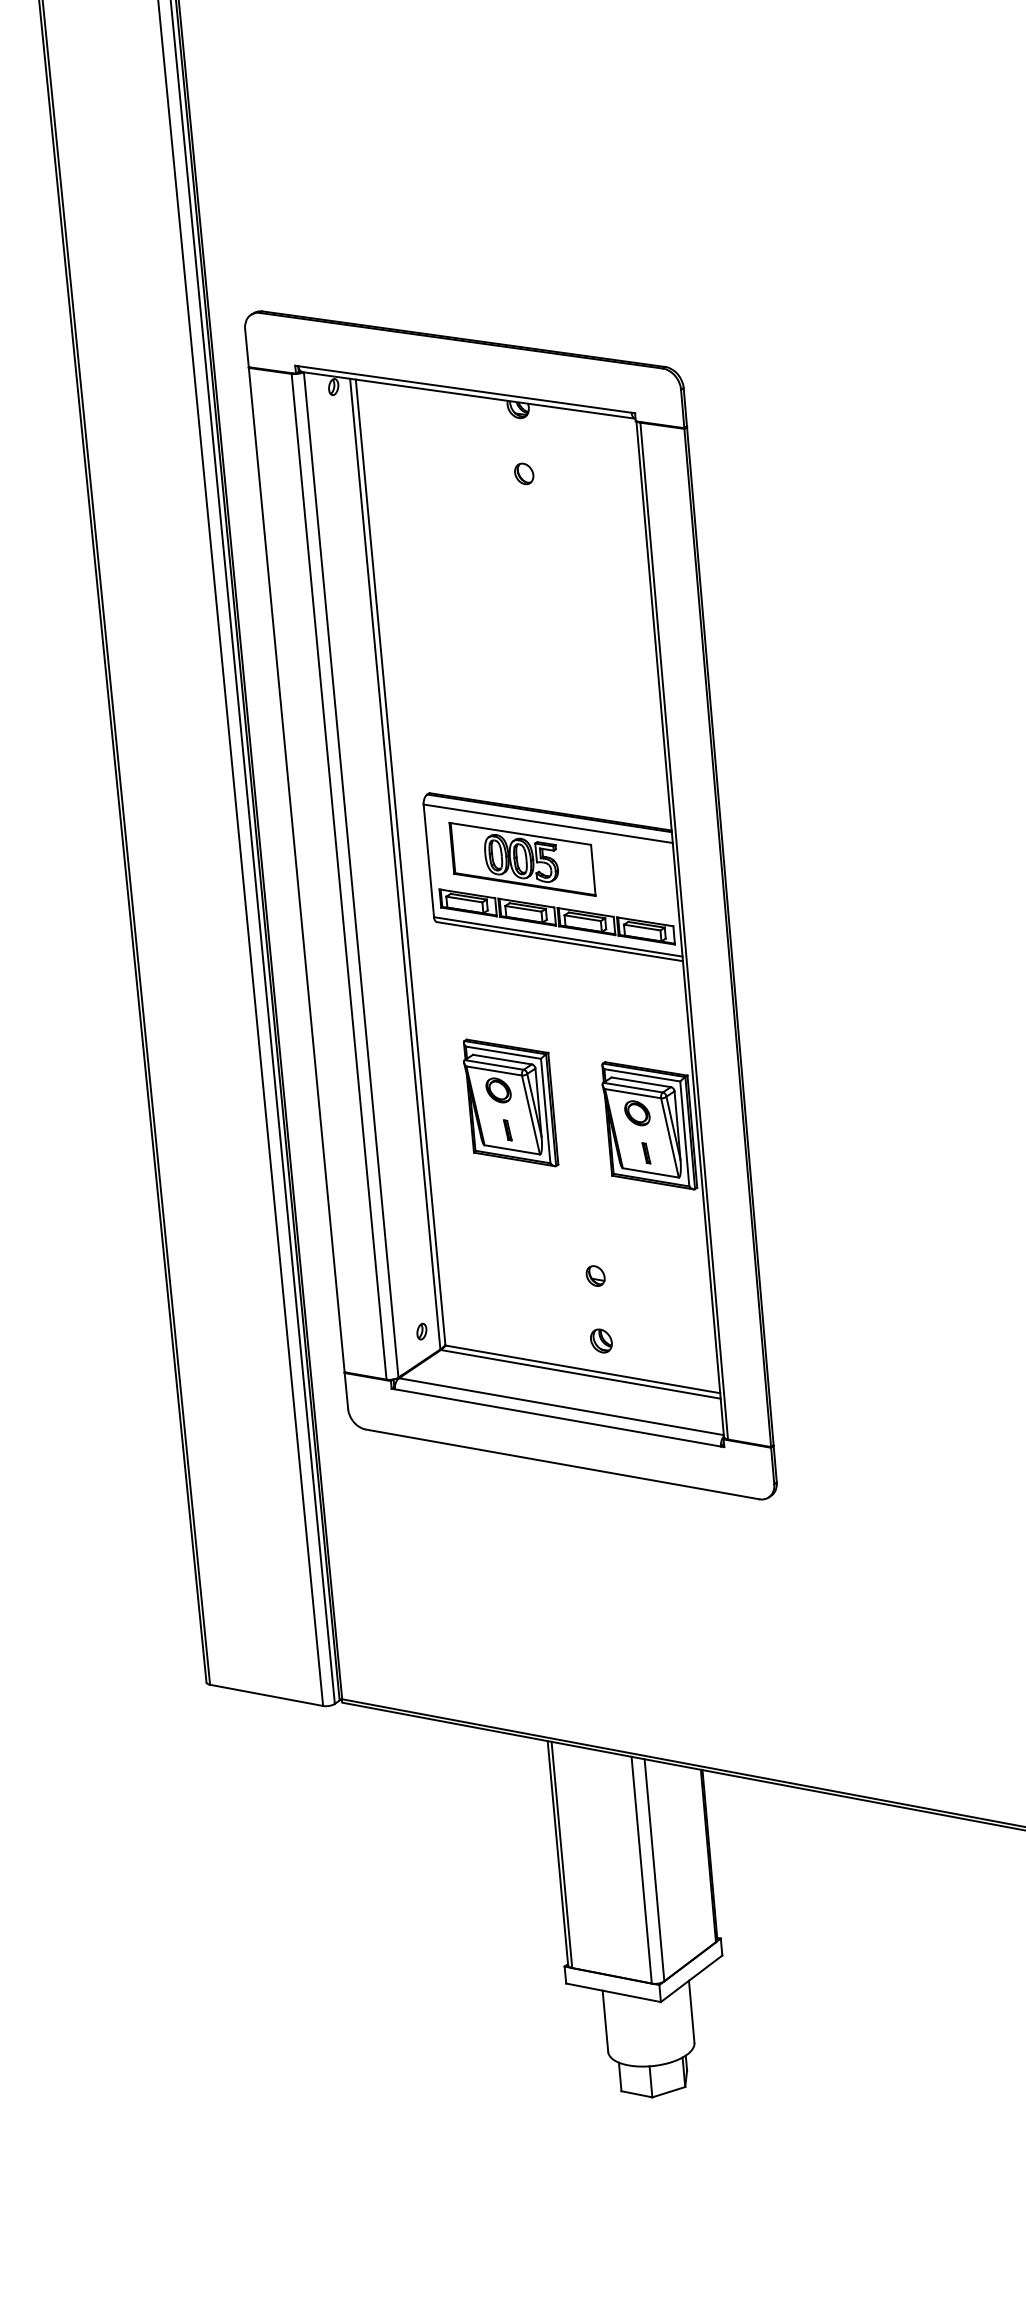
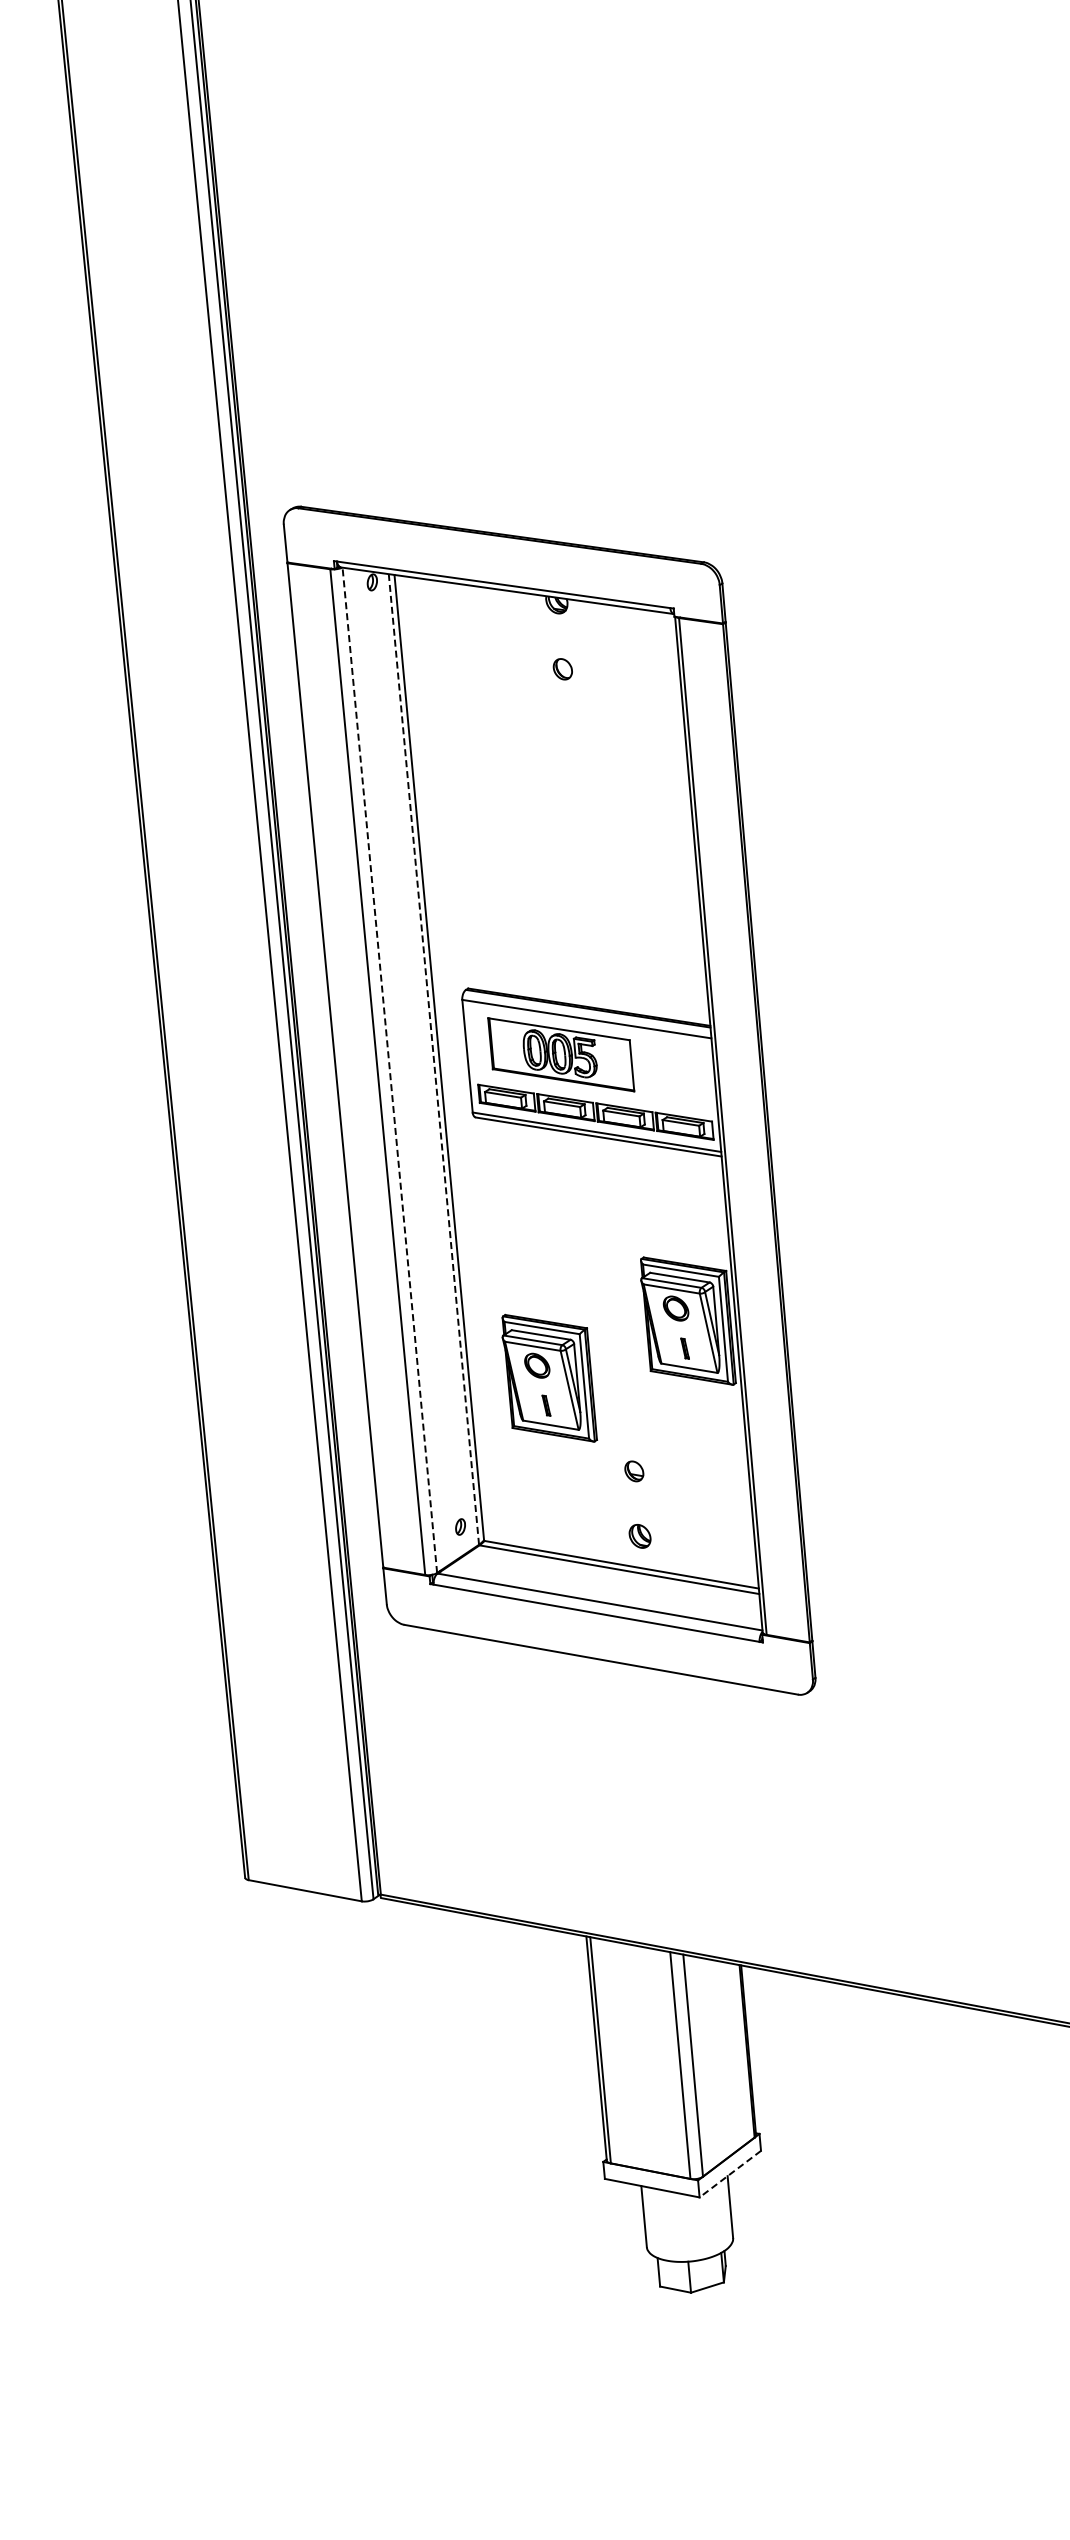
line: (394, 864) -> (433, 1059), solid -> dashed
line: (350, 875) -> (389, 1070), solid -> dashed
part: (510, 1102) -> (549, 1377), moved
line: (691, 1979) -> (730, 2174), solid -> dashed

